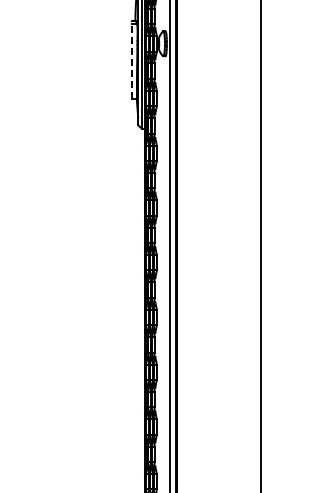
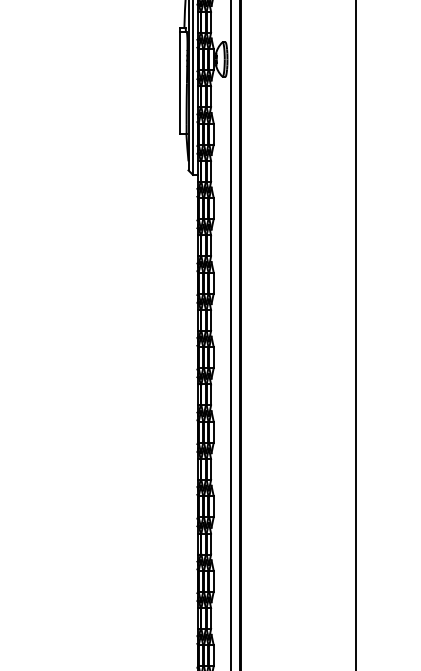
line: (132, 59) -> (180, 80), dashed -> solid

